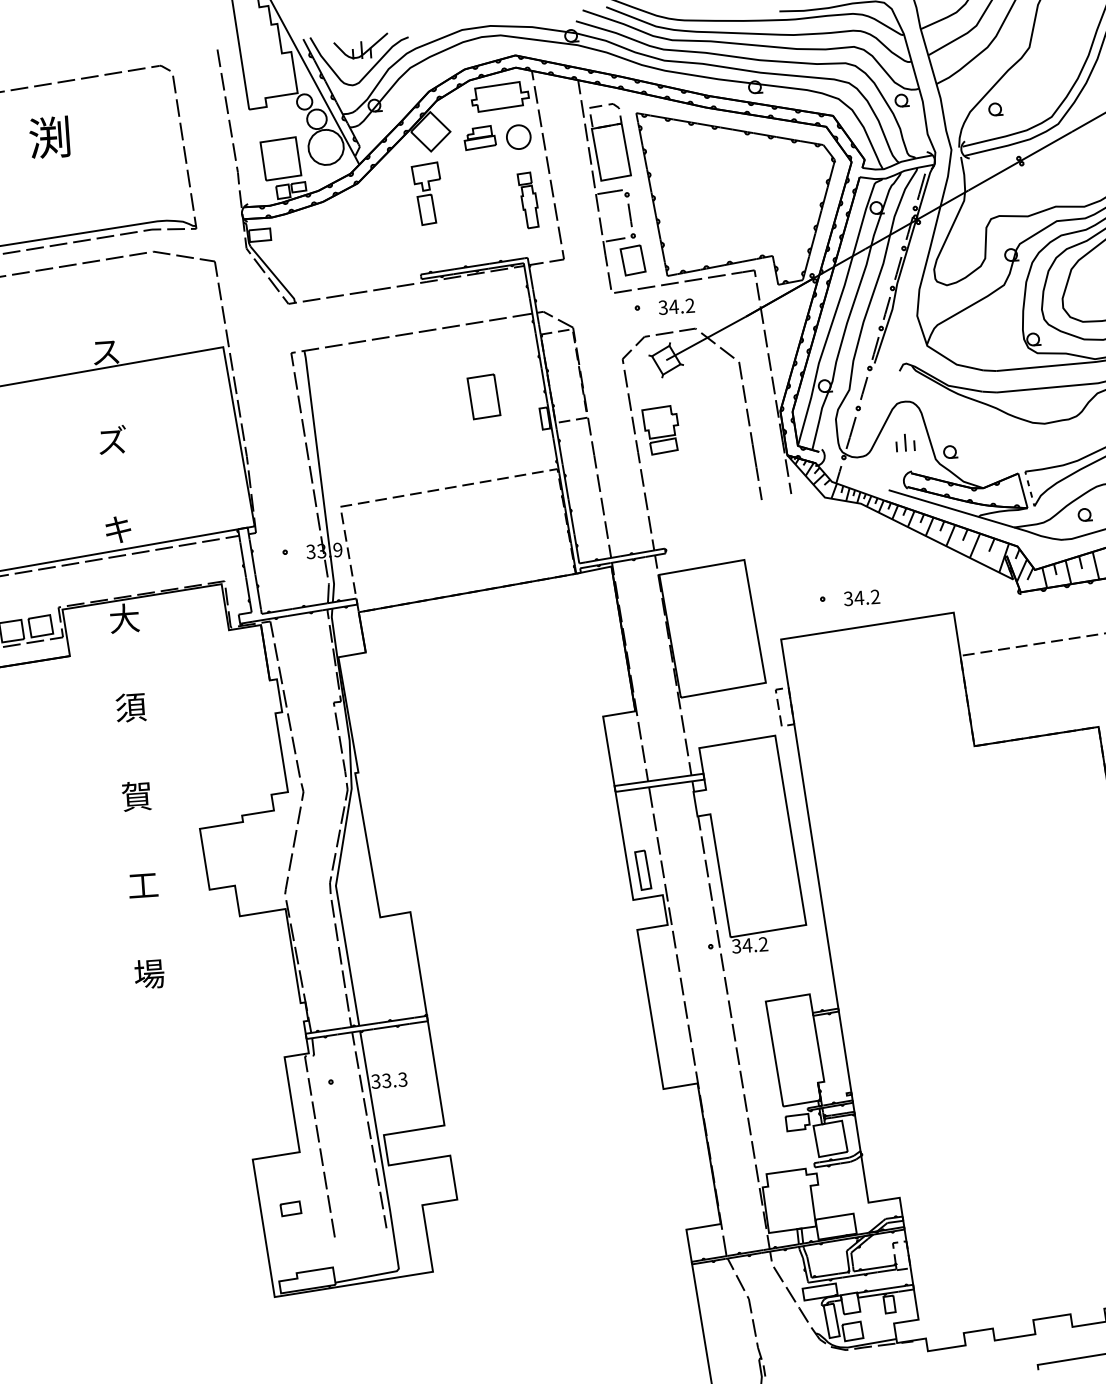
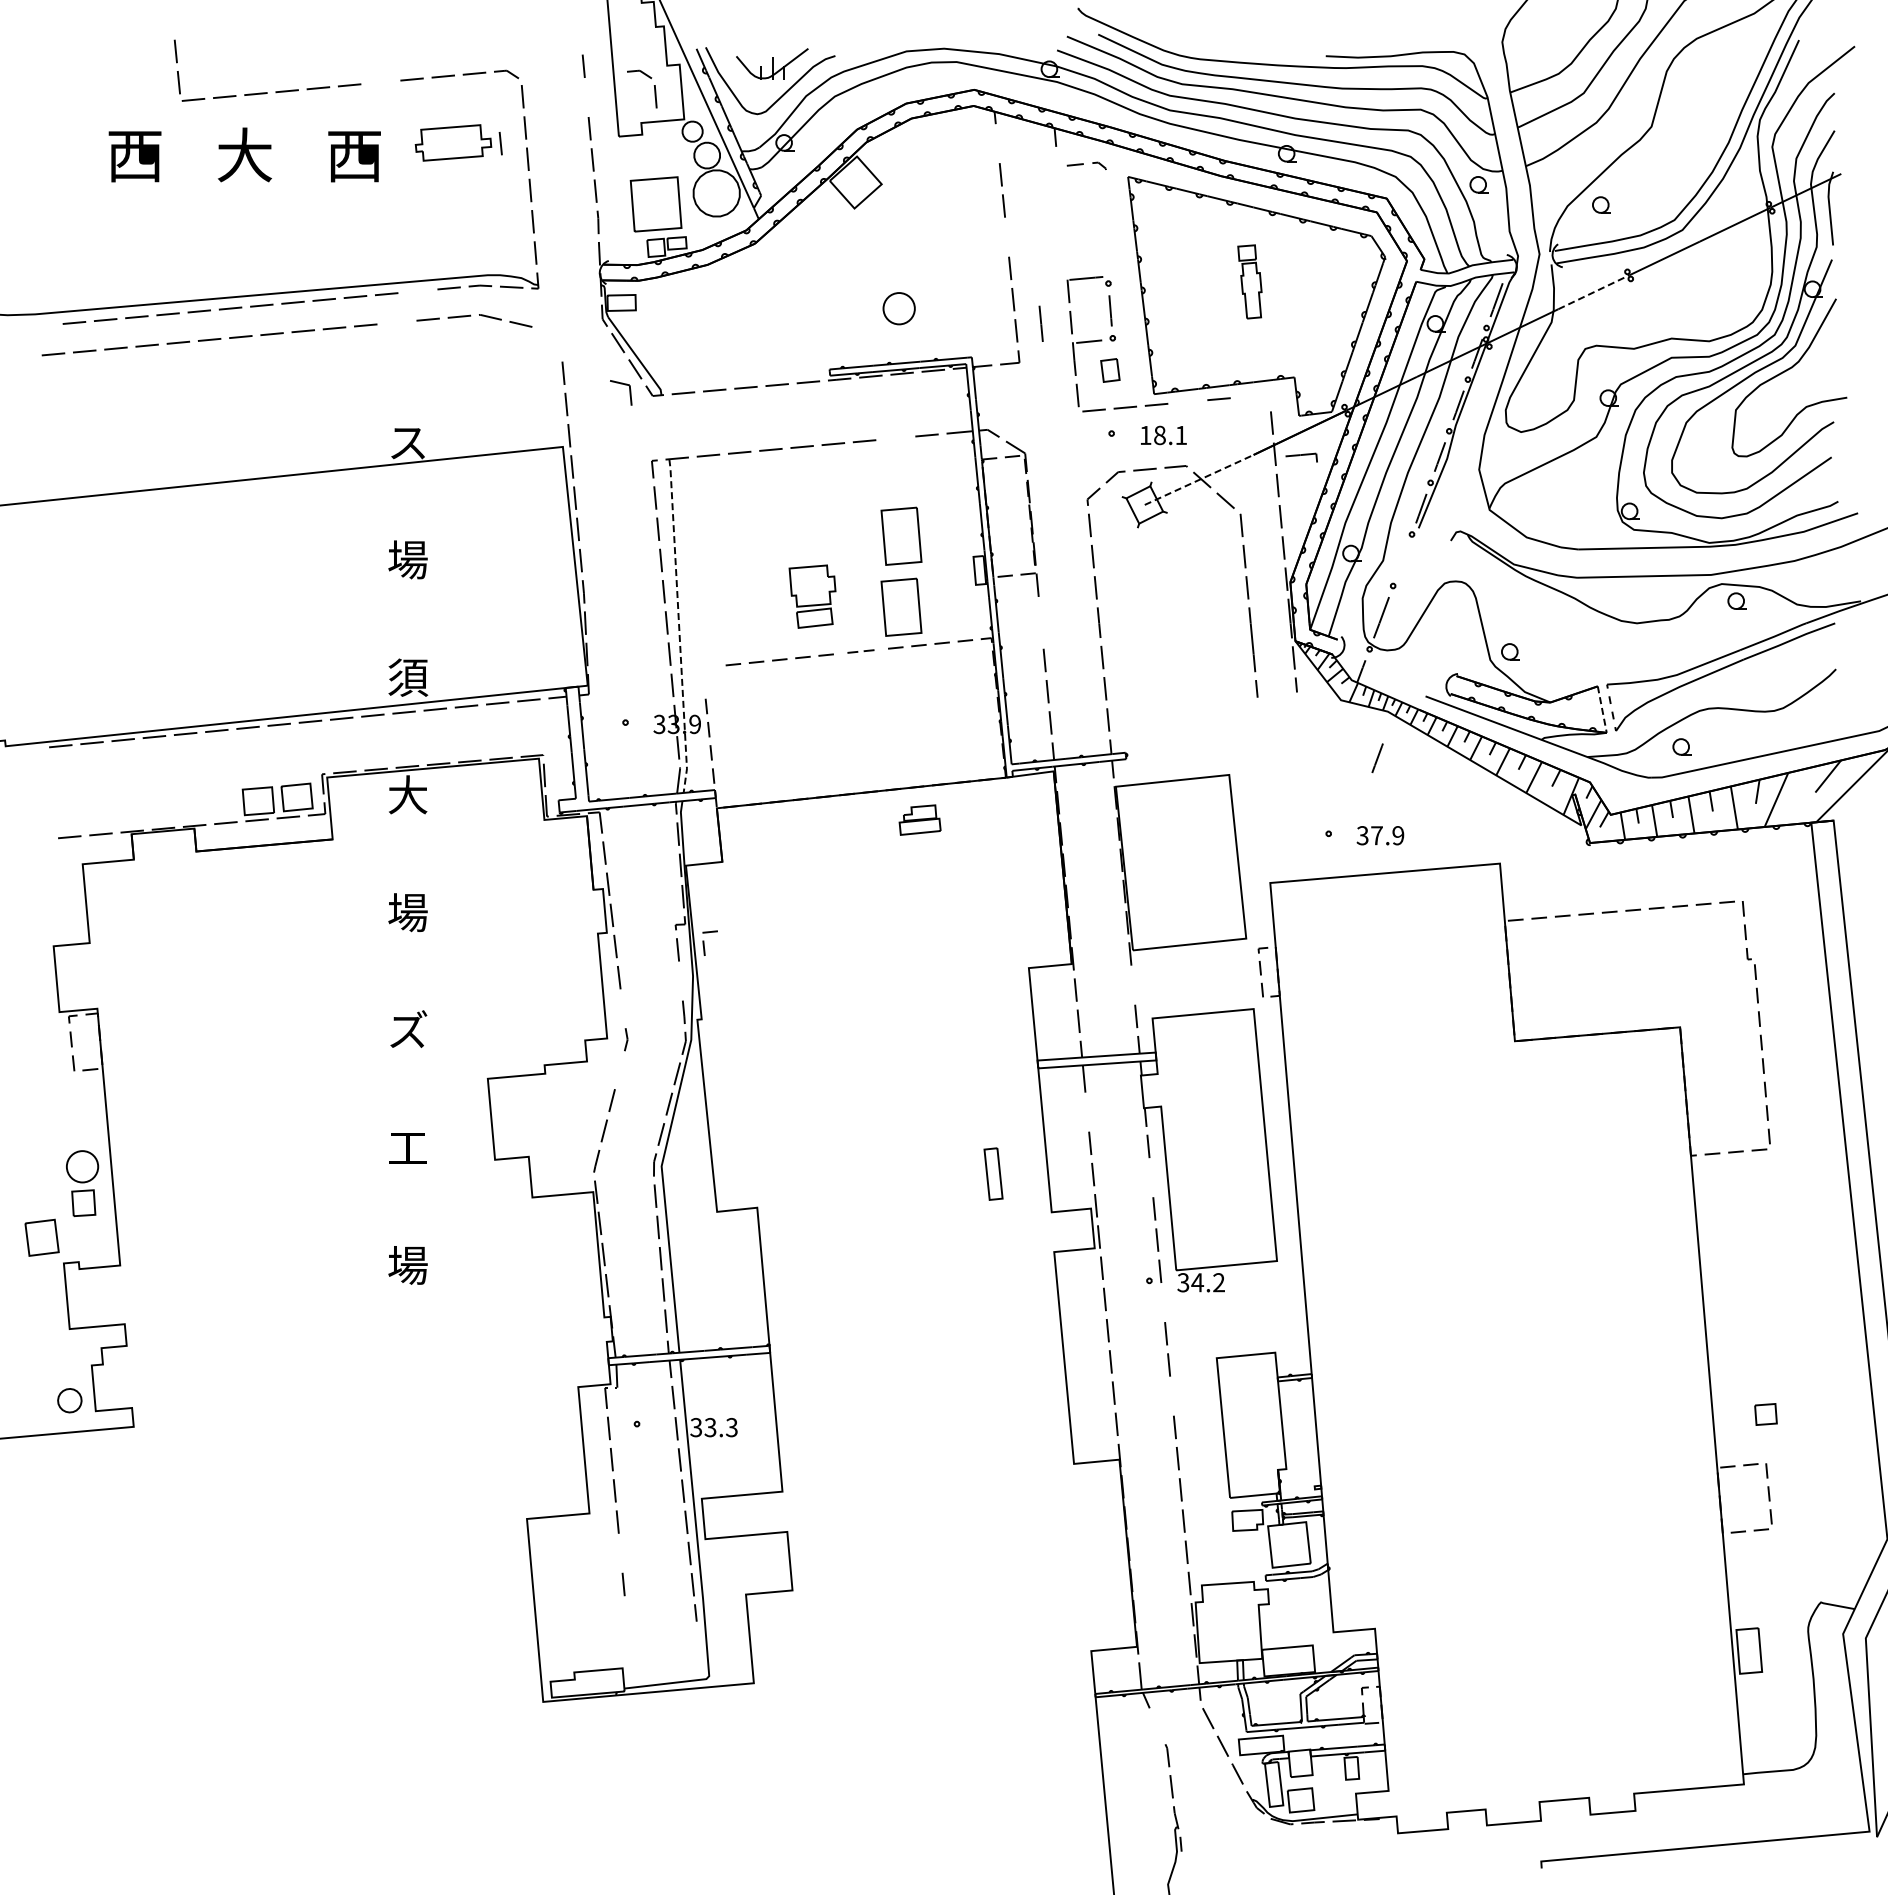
part: (273, 71) -> (654, 88), added
line: (66, 81) -> (380, 82), removed
line: (222, 81) -> (586, 97), removed
part: (503, 96) -> (458, 142), moved
text: (49, 137) -> (353, 154), 渕 -> 西
part: (479, 137) -> (919, 819), moved
part: (518, 137) -> (898, 308), moved
part: (606, 142) -> (1086, 212), removed
line: (548, 164) -> (1007, 236), removed
line: (995, 175) -> (1594, 292), solid -> dashed
part: (427, 193) -> (845, 263), removed
part: (527, 200) -> (1249, 281), moved
line: (105, 237) -> (417, 291), removed
part: (633, 260) -> (1110, 370), size x0.6
line: (90, 261) -> (396, 322), removed
part: (208, 261) -> (621, 384), moved
part: (743, 274) -> (1301, 457), moved
line: (693, 279) -> (1187, 401), removed
text: (676, 306) -> (1163, 435), 34.2 -> 18.1
line: (474, 323) -> (895, 438), removed
line: (706, 338) -> (1199, 479), solid -> dashed
line: (863, 387) -> (1377, 757), moved
part: (661, 430) -> (812, 596), moved
text: (111, 440) -> (407, 559), ズ -> 場
part: (905, 442) -> (1451, 635), removed
part: (487, 449) -> (901, 606), added
line: (593, 454) -> (1040, 323), moved
line: (320, 476) -> (679, 626), solid -> dashed
part: (459, 486) -> (860, 651), size x0.7
line: (1023, 490) -> (1602, 709), solid -> dashed
part: (346, 513) -> (709, 942), moved
text: (118, 529) -> (408, 677), キ -> 須
text: (867, 597) -> (1387, 835), 34.2 -> 37.9
text: (131, 707) -> (408, 912), 須 -> 場
line: (683, 723) -> (1133, 984), removed
line: (340, 744) -> (680, 980), removed
line: (298, 768) -> (622, 1008), removed
text: (136, 795) -> (407, 1029), 賀 -> ズ
line: (298, 814) -> (619, 1069), removed
line: (655, 821) -> (1087, 1111), removed
line: (706, 868) -> (1151, 1177), removed
part: (643, 869) -> (993, 1173), moved
line: (722, 962) -> (1163, 1302), removed
line: (733, 1032) -> (1171, 1395), removed
line: (325, 1180) -> (620, 1552), removed
part: (290, 1209) -> (572, 1587), removed
line: (333, 1228) -> (626, 1616), removed
line: (740, 1283) -> (1157, 1726), removed

